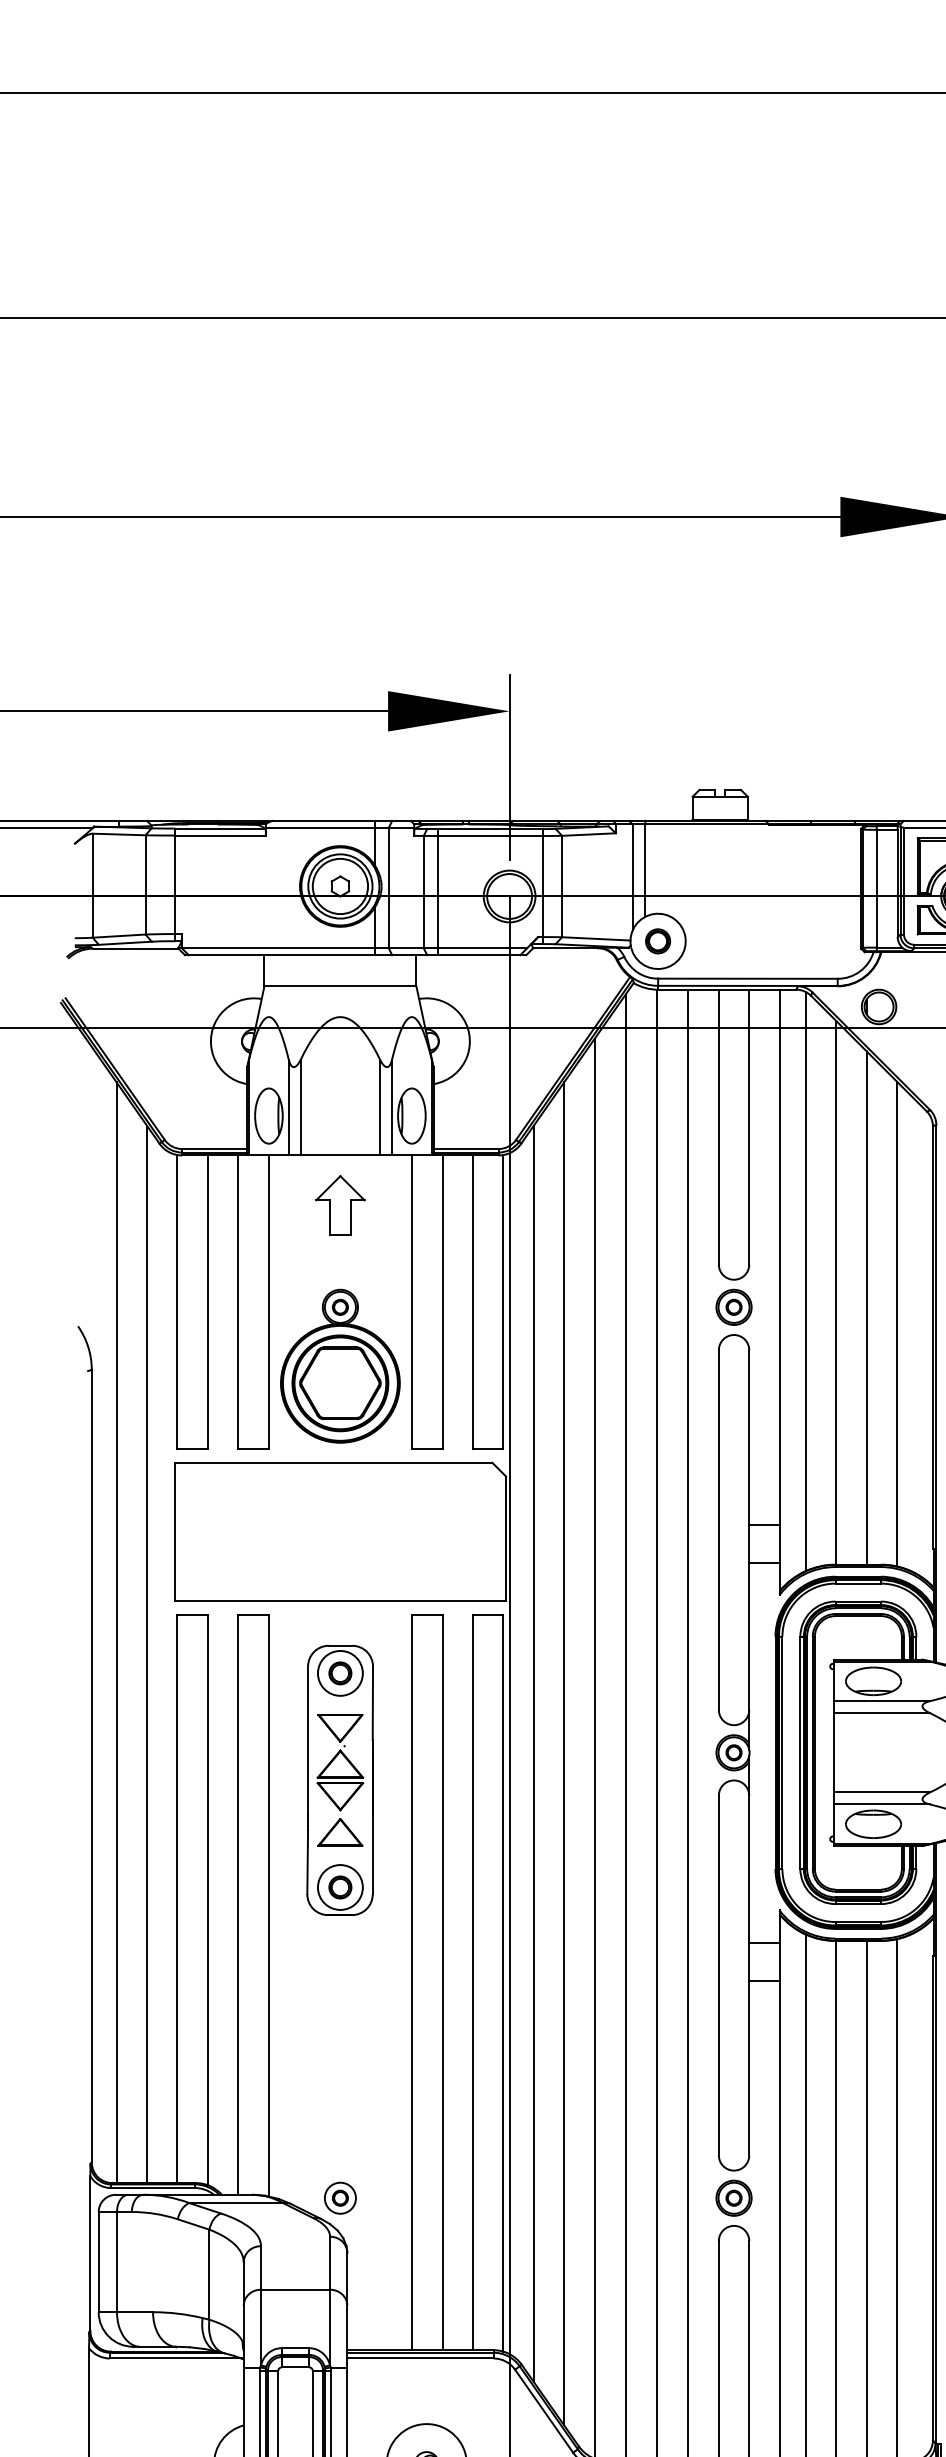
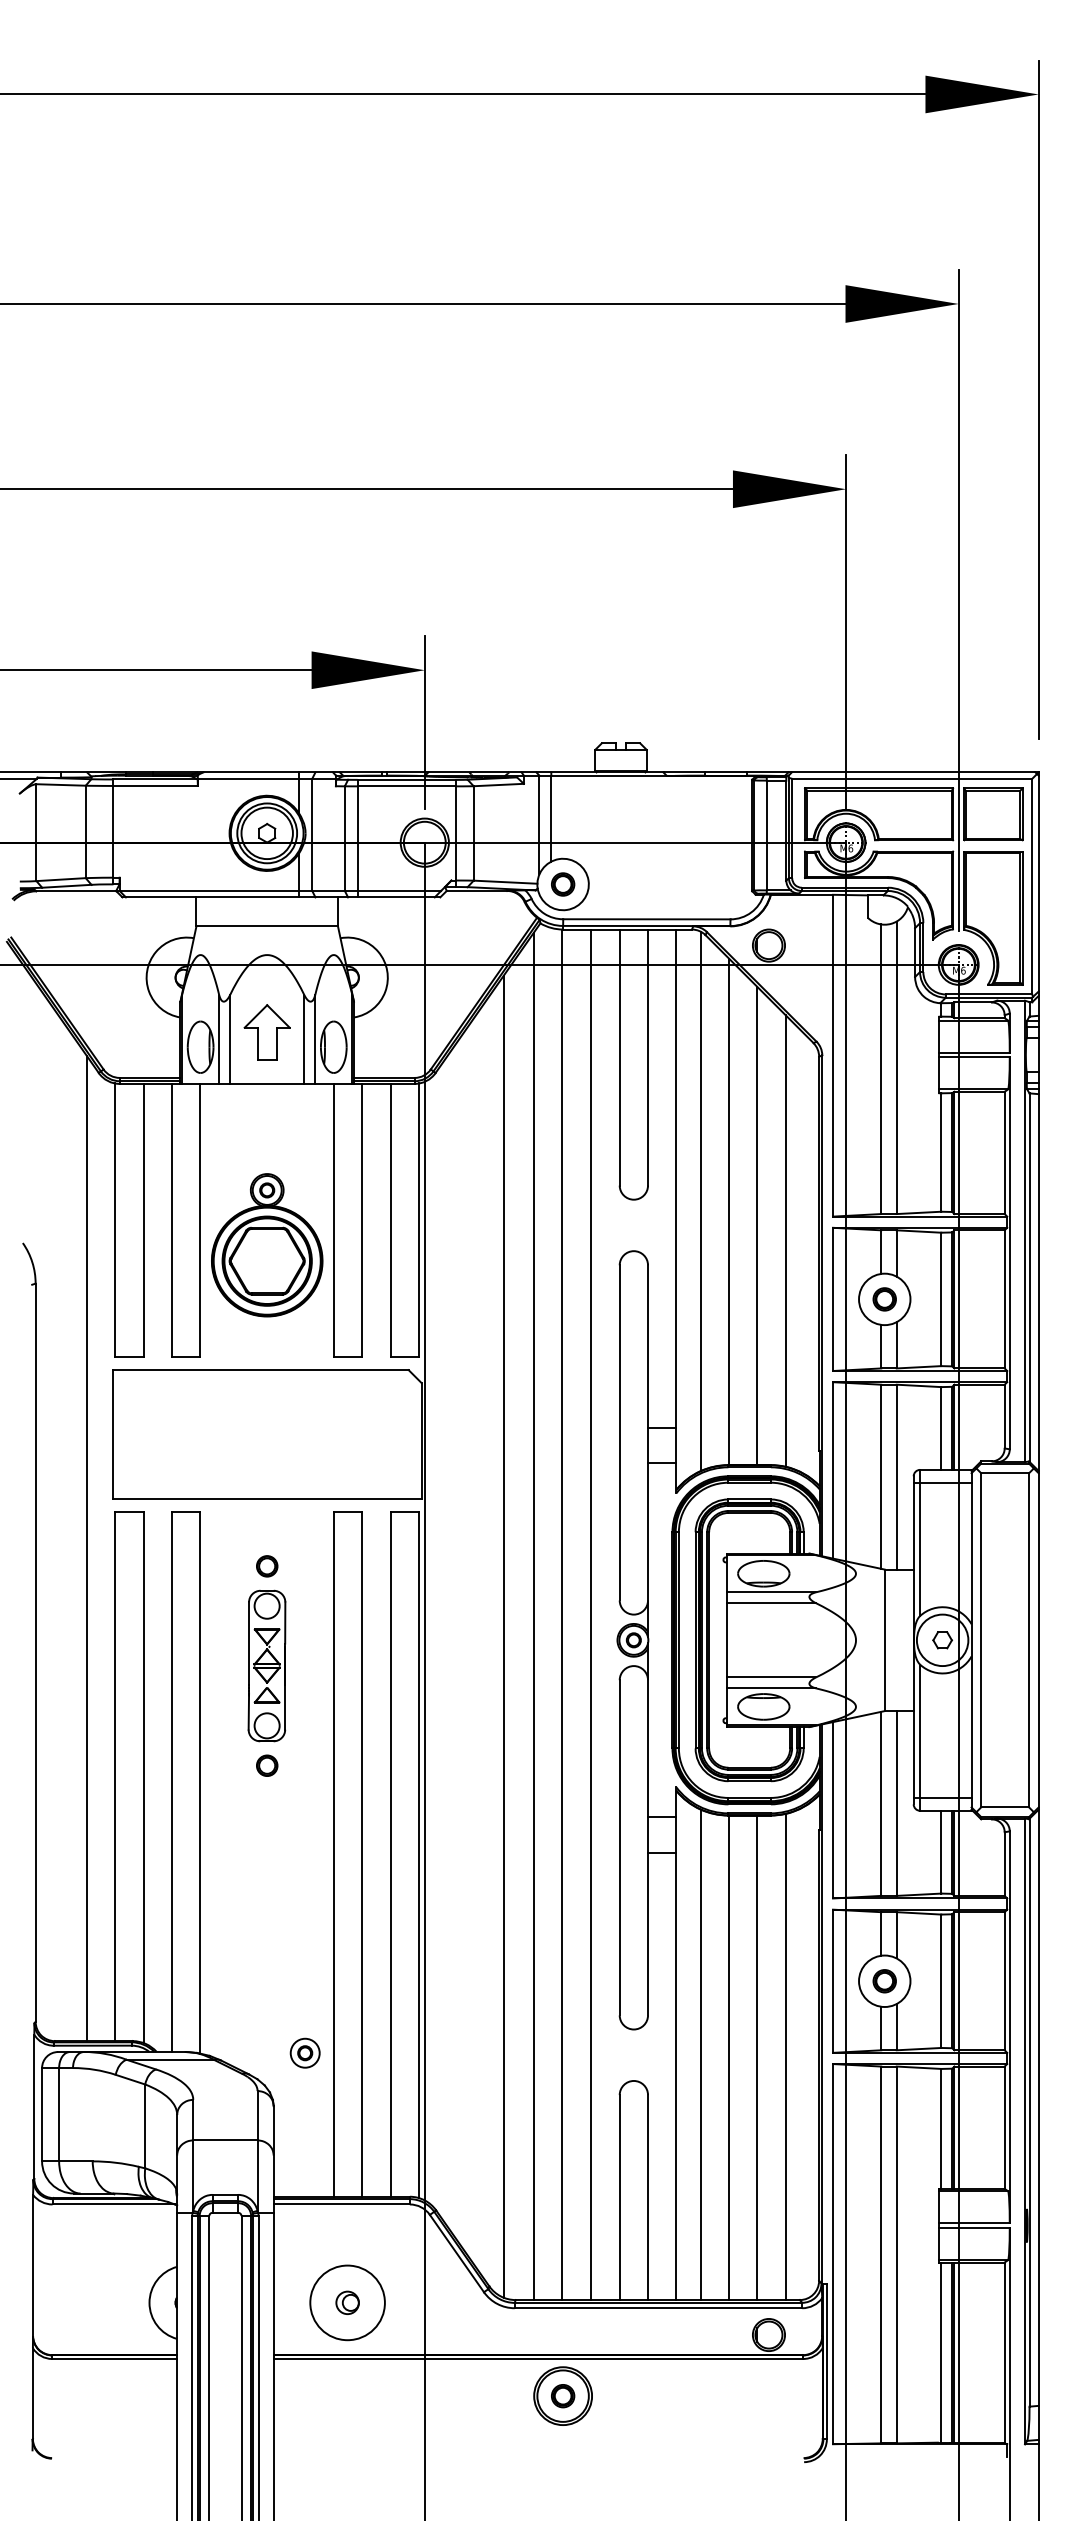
part: (339, 1205) -> (266, 1032), moved
part: (733, 1307) -> (633, 1225), removed
part: (340, 1366) -> (267, 1245), moved
line: (116, 1632) -> (58, 1528), removed
line: (564, 1752) -> (475, 1640), removed
line: (533, 1754) -> (447, 1641), removed
part: (339, 1779) -> (266, 1665), size x0.6
part: (339, 2197) -> (304, 2052), moved
part: (733, 2198) -> (633, 2055), removed

